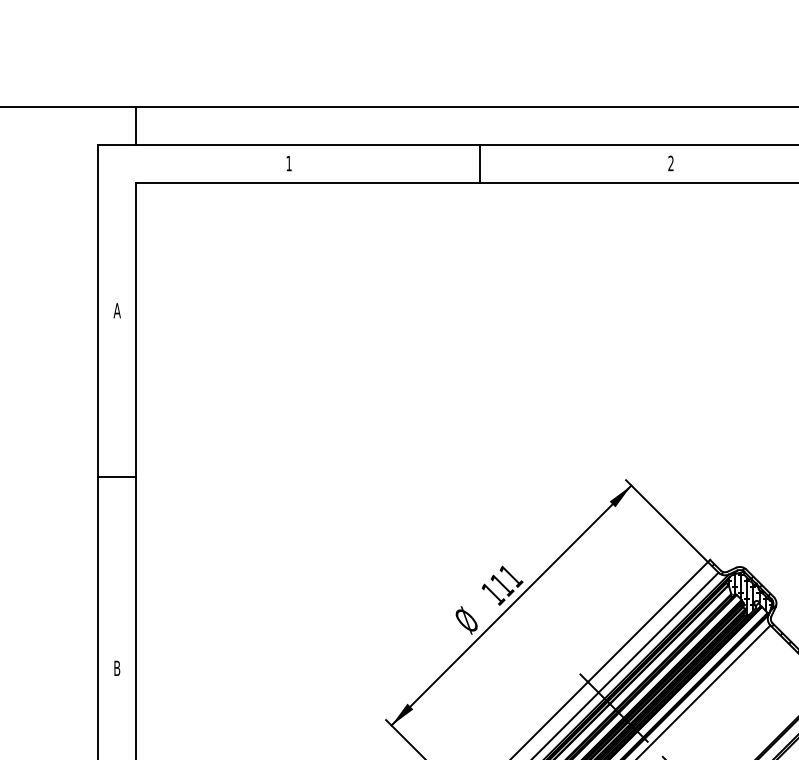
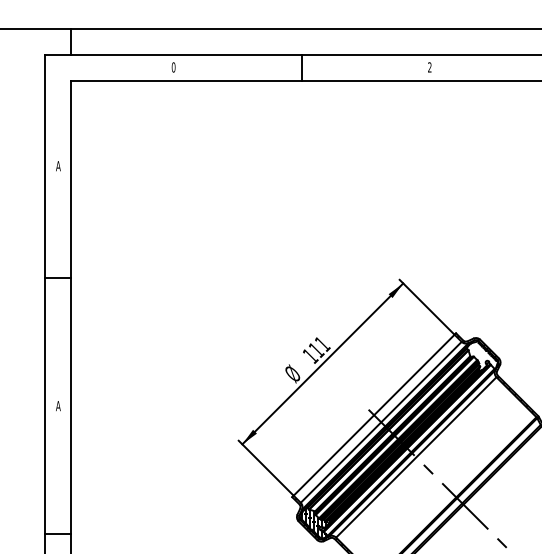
text: (288, 163) -> (173, 67), 1 -> 0
hatch: (749, 592) -> (482, 355), removed
text: (117, 669) -> (58, 406), B -> A

